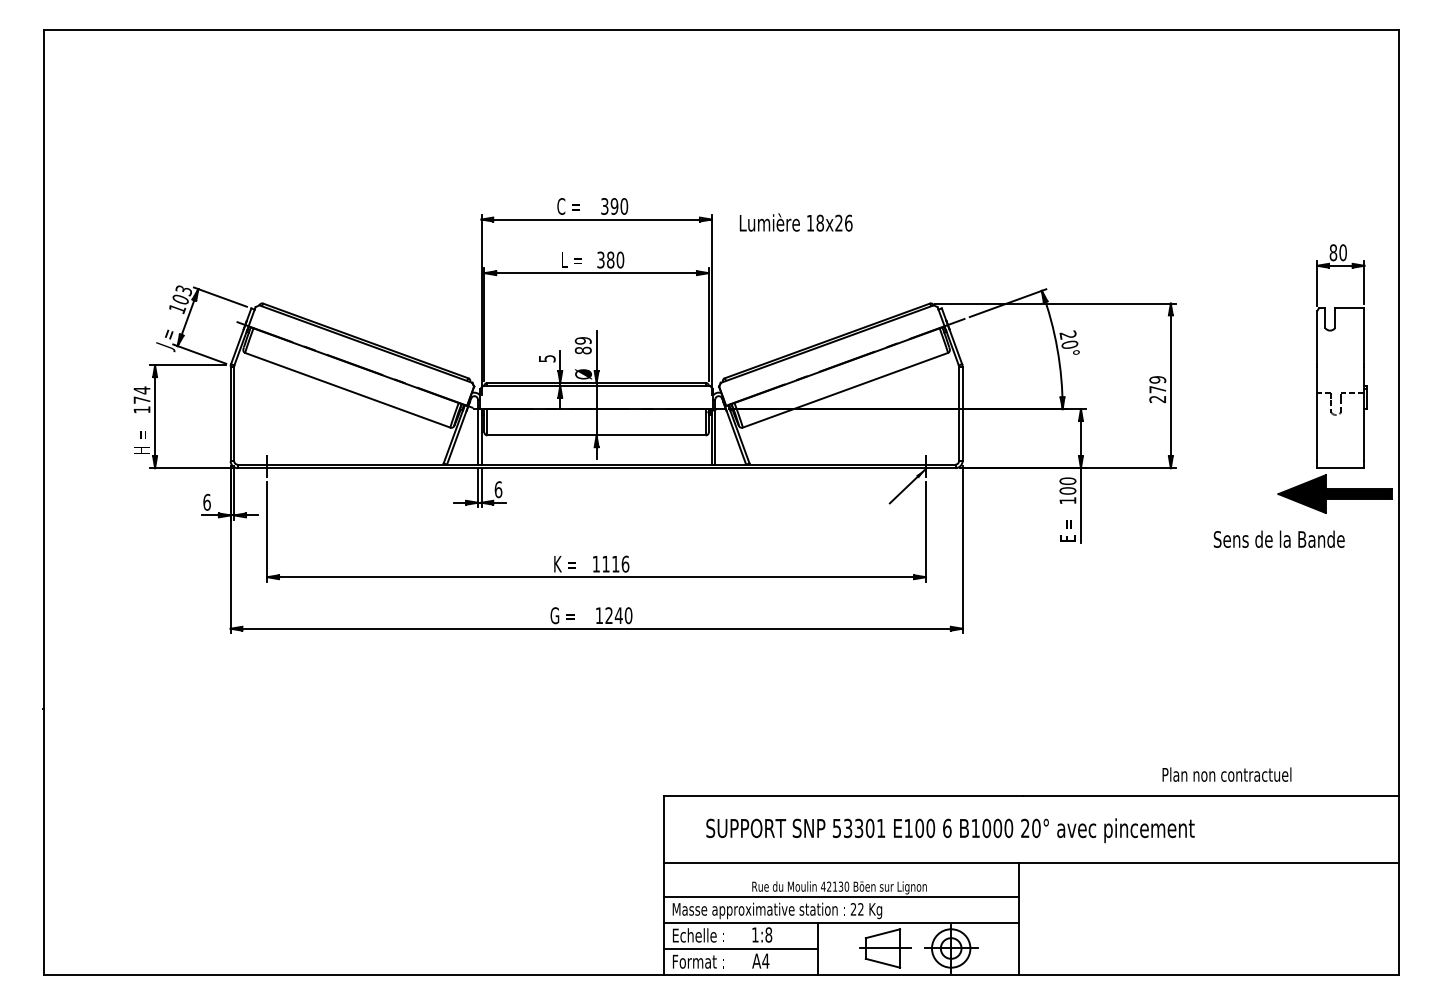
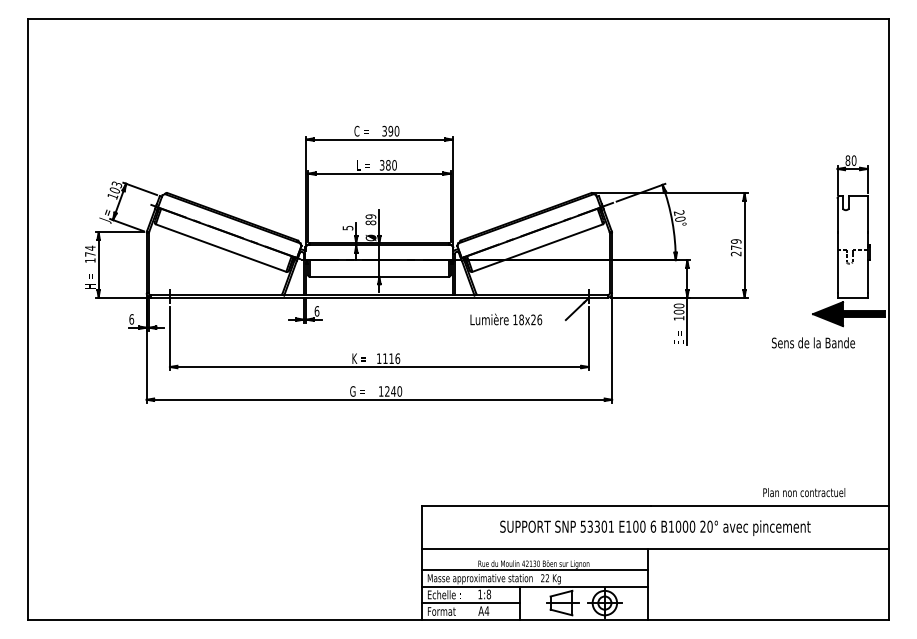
text: (796, 222) -> (506, 319), moved
text: (1227, 774) -> (804, 492), moved
text: (950, 829) -> (655, 527), moved

